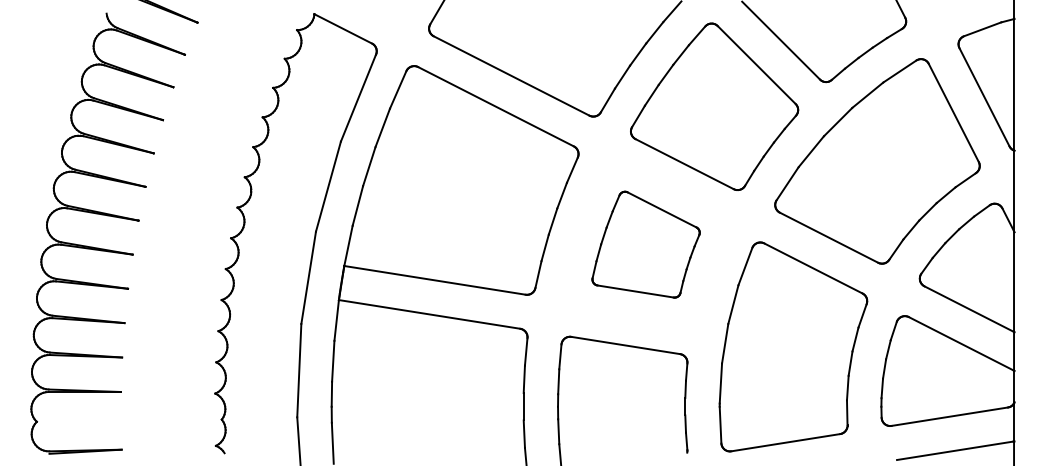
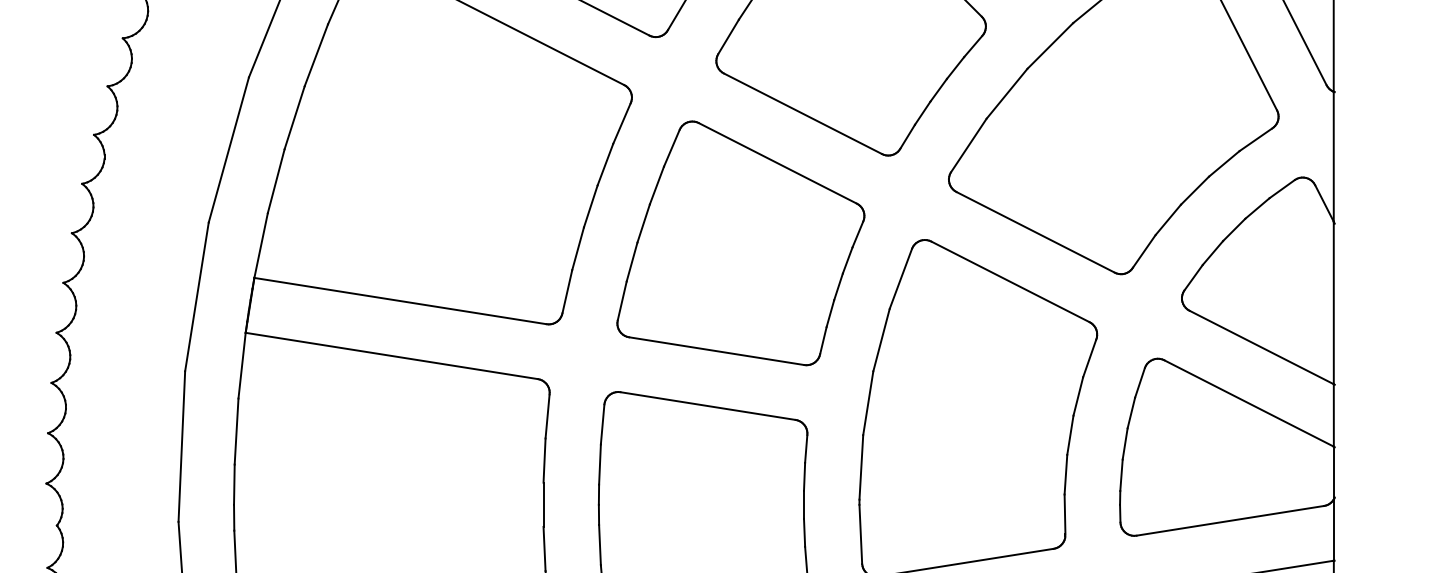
part: (645, 244) -> (739, 243), size x1.43

